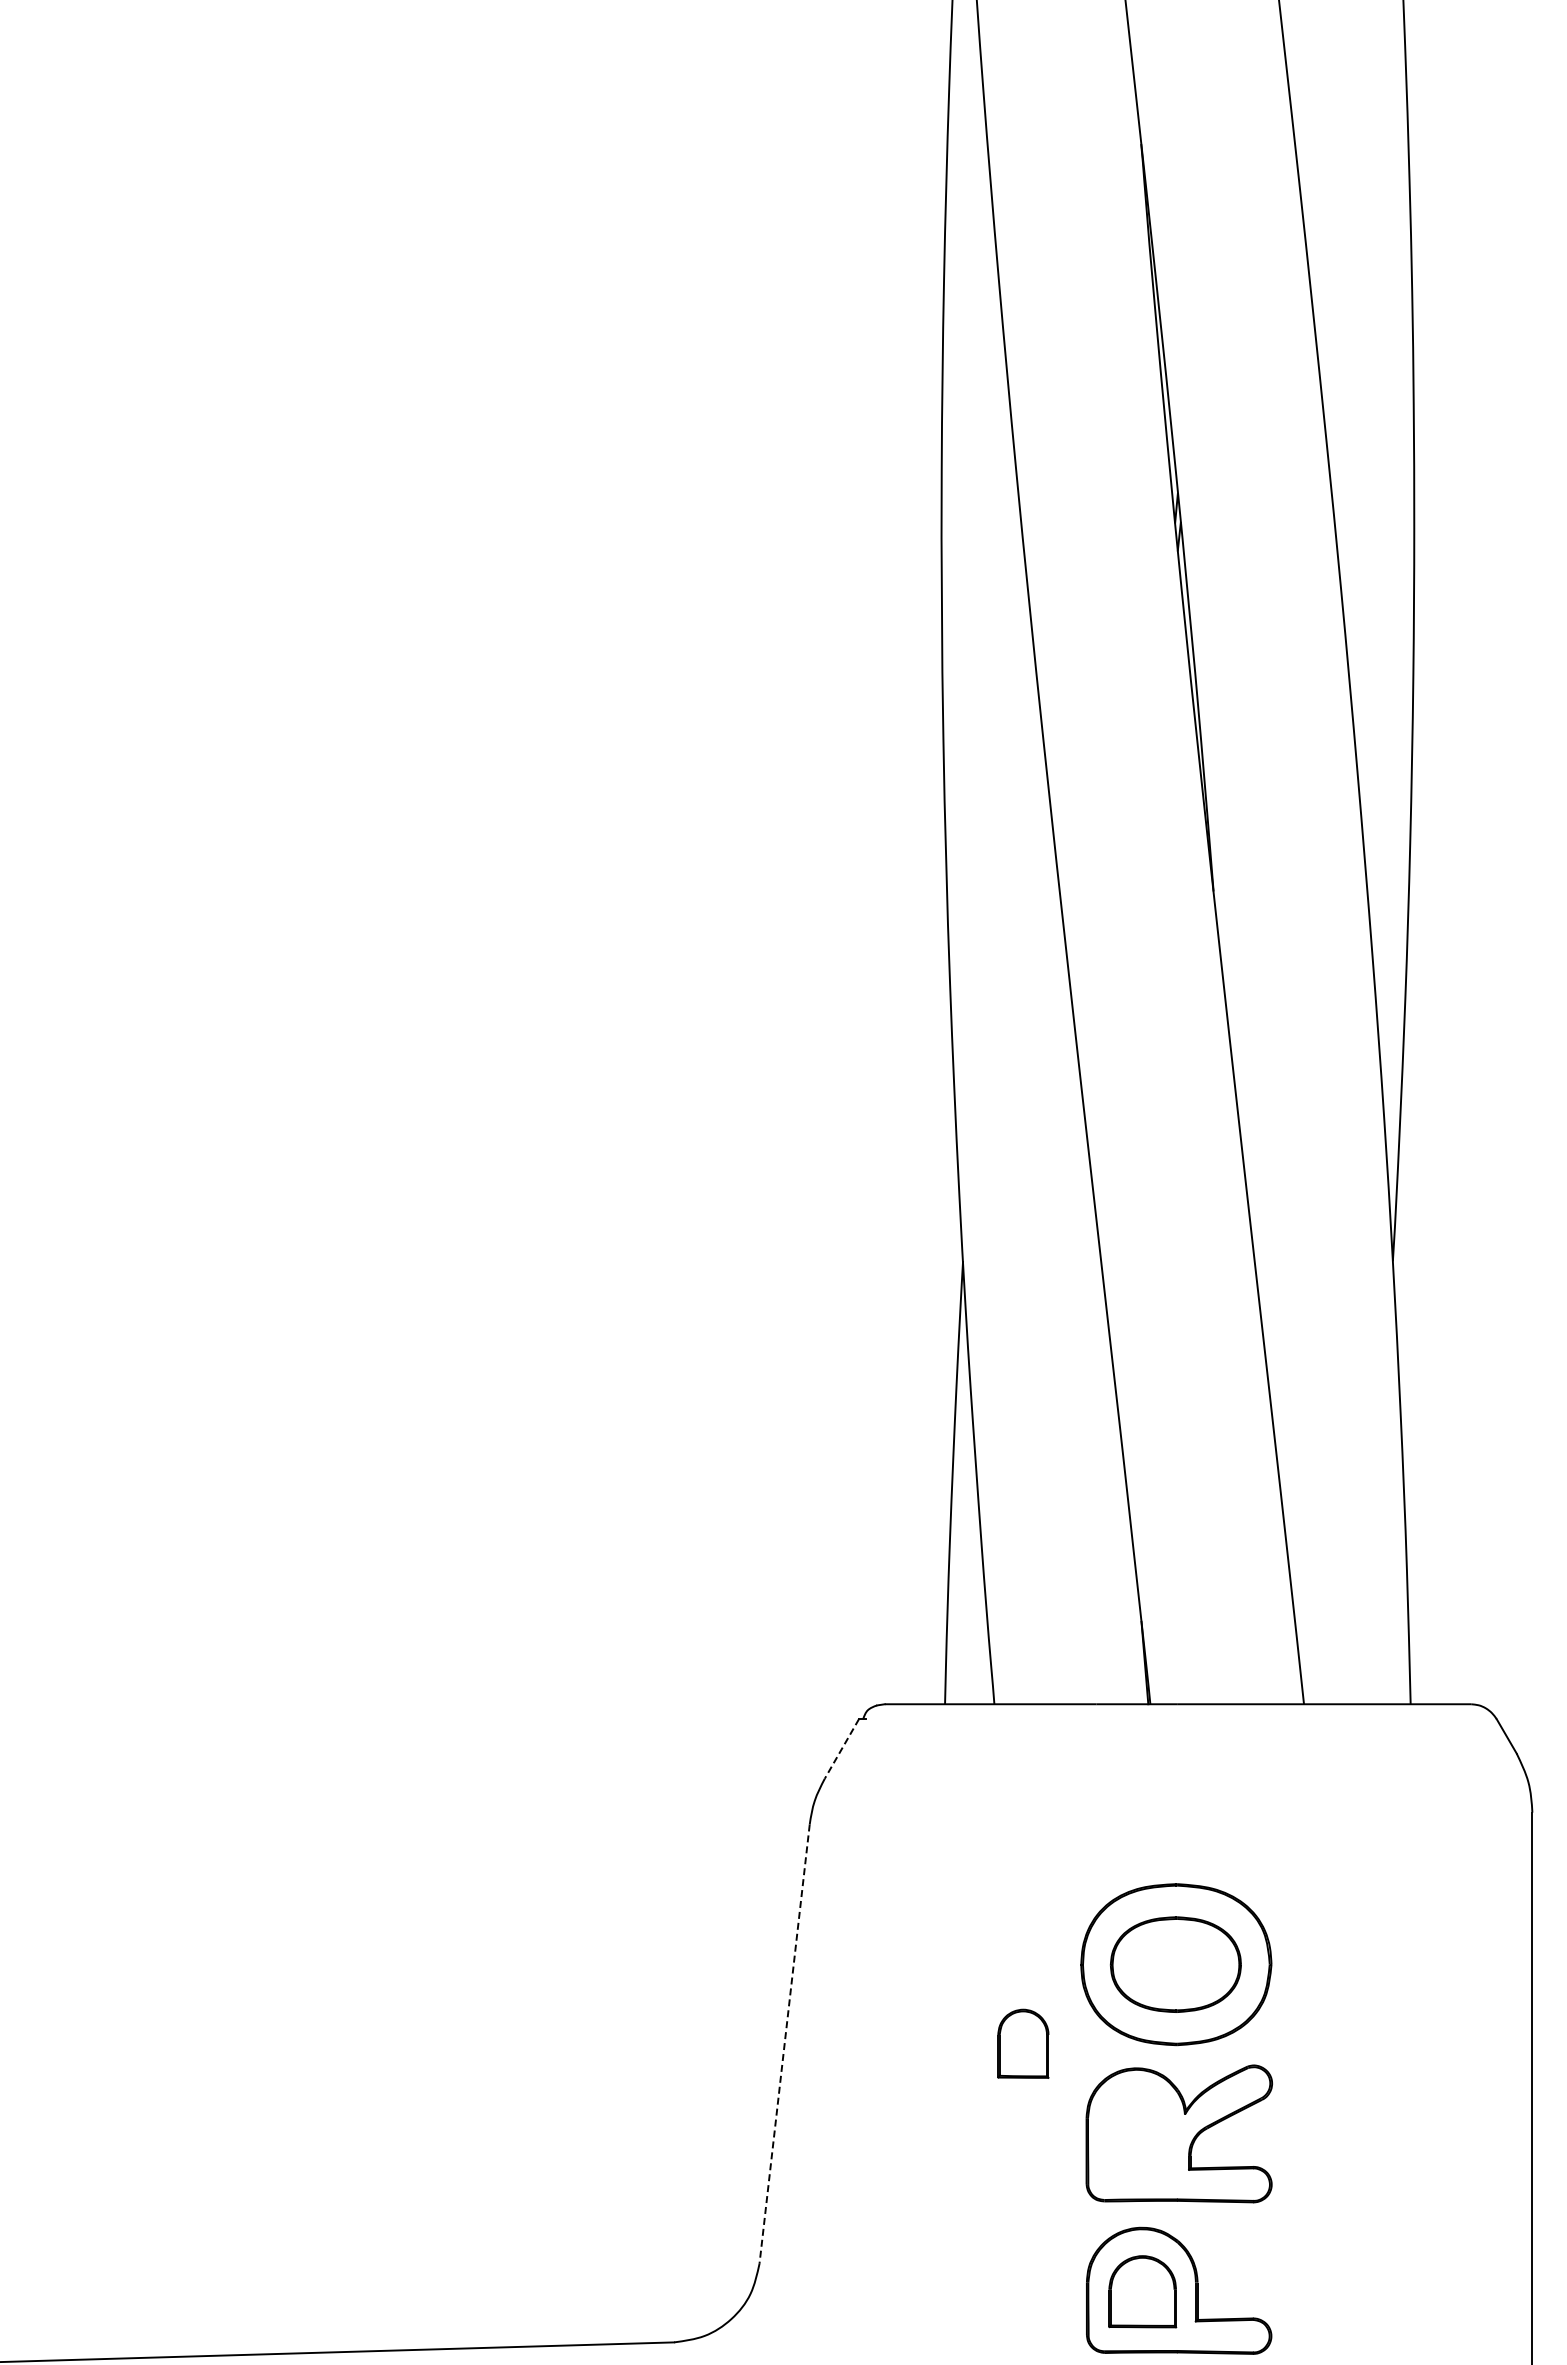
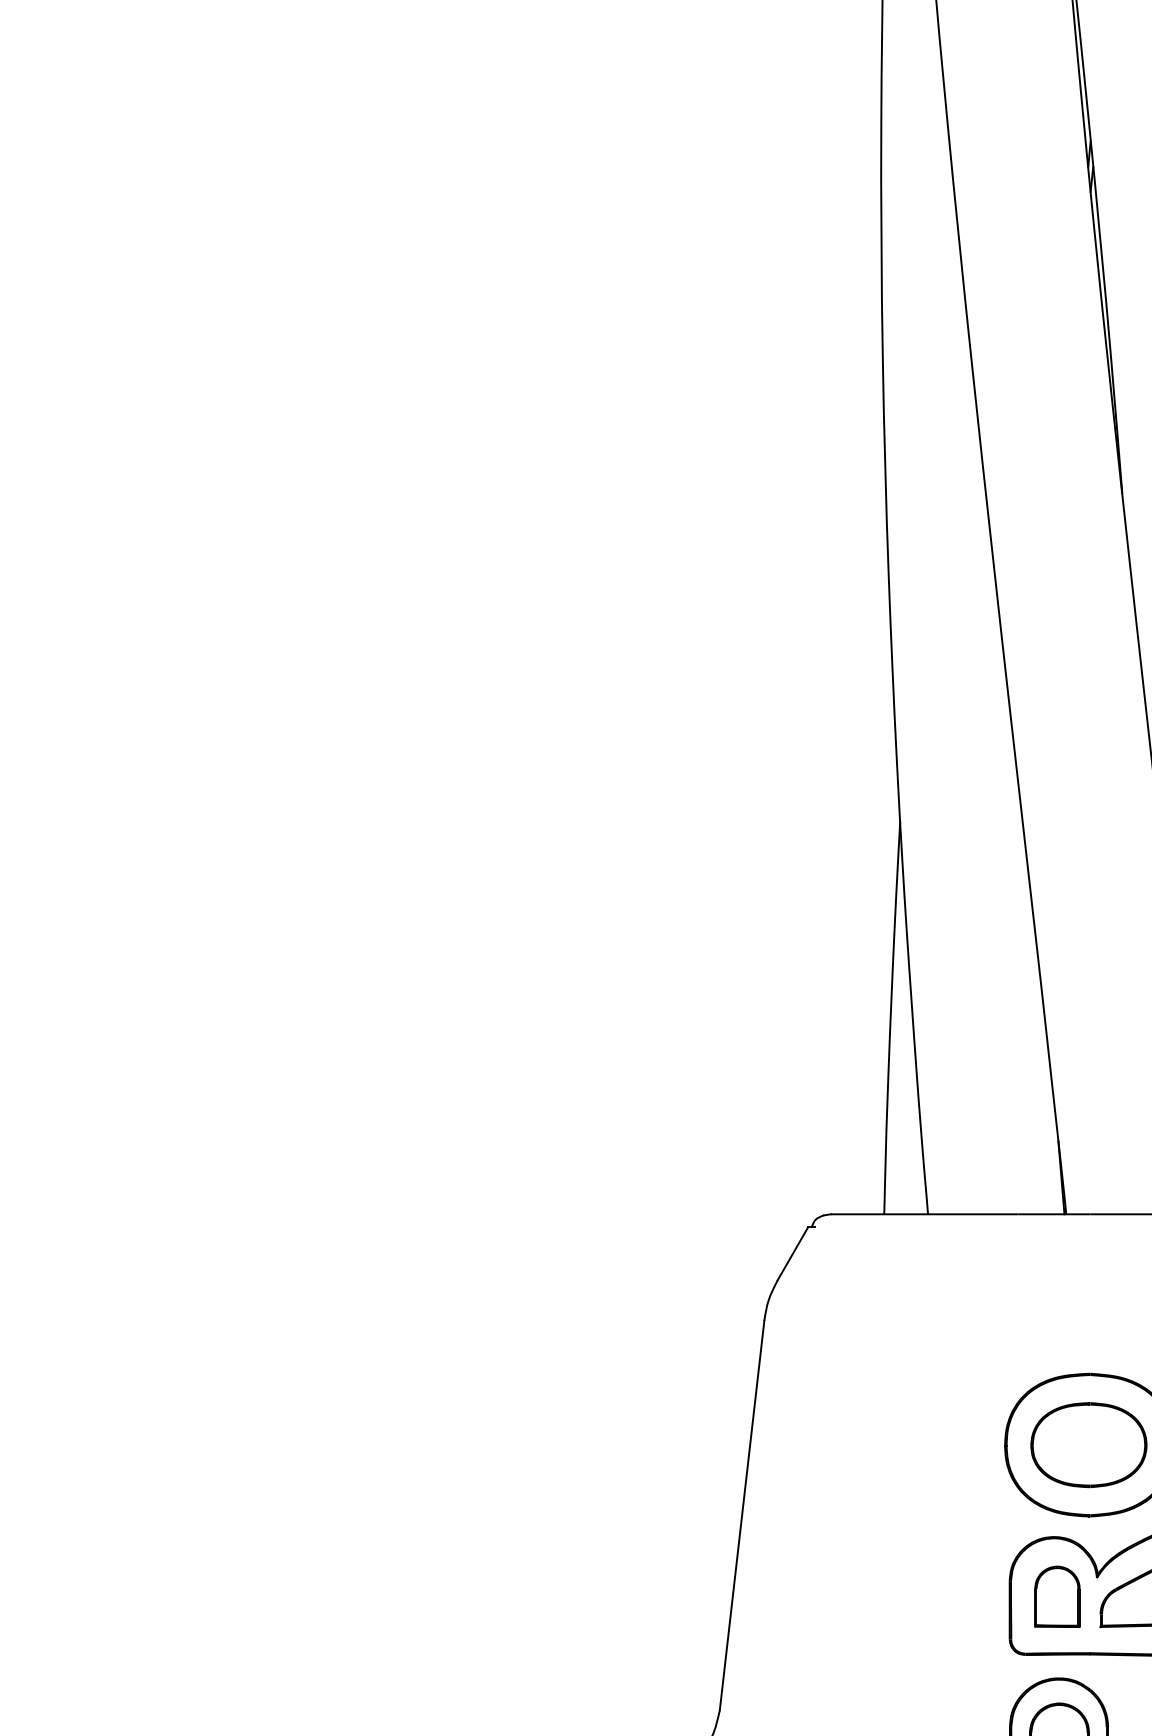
line: (841, 1749) -> (792, 1254), dashed -> solid
part: (1023, 2043) -> (1057, 1596), moved
line: (784, 2044) -> (741, 1515), dashed -> solid

